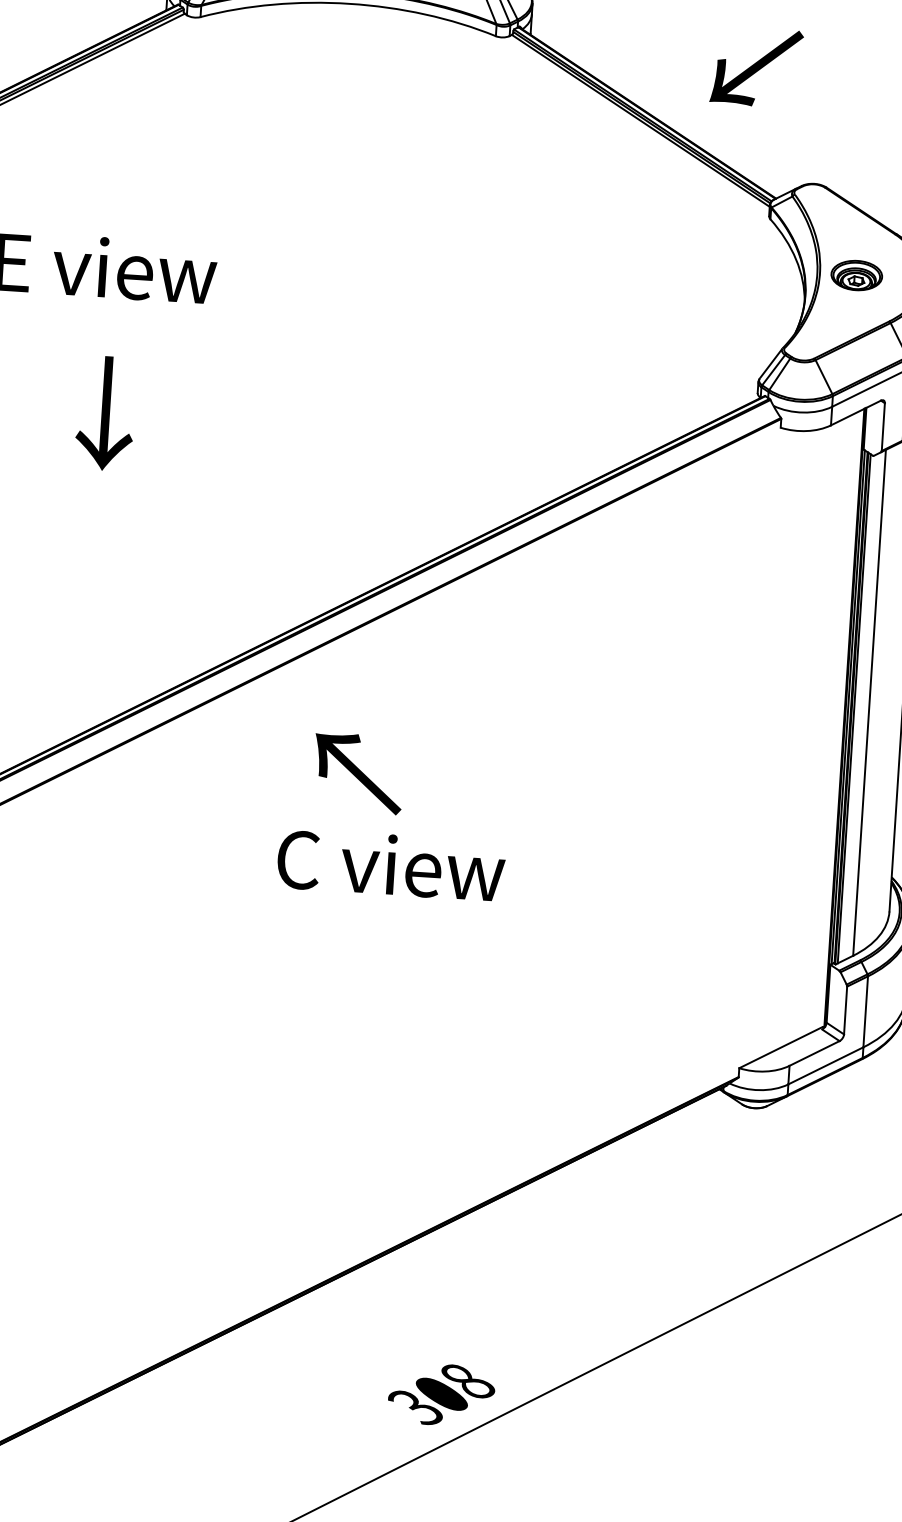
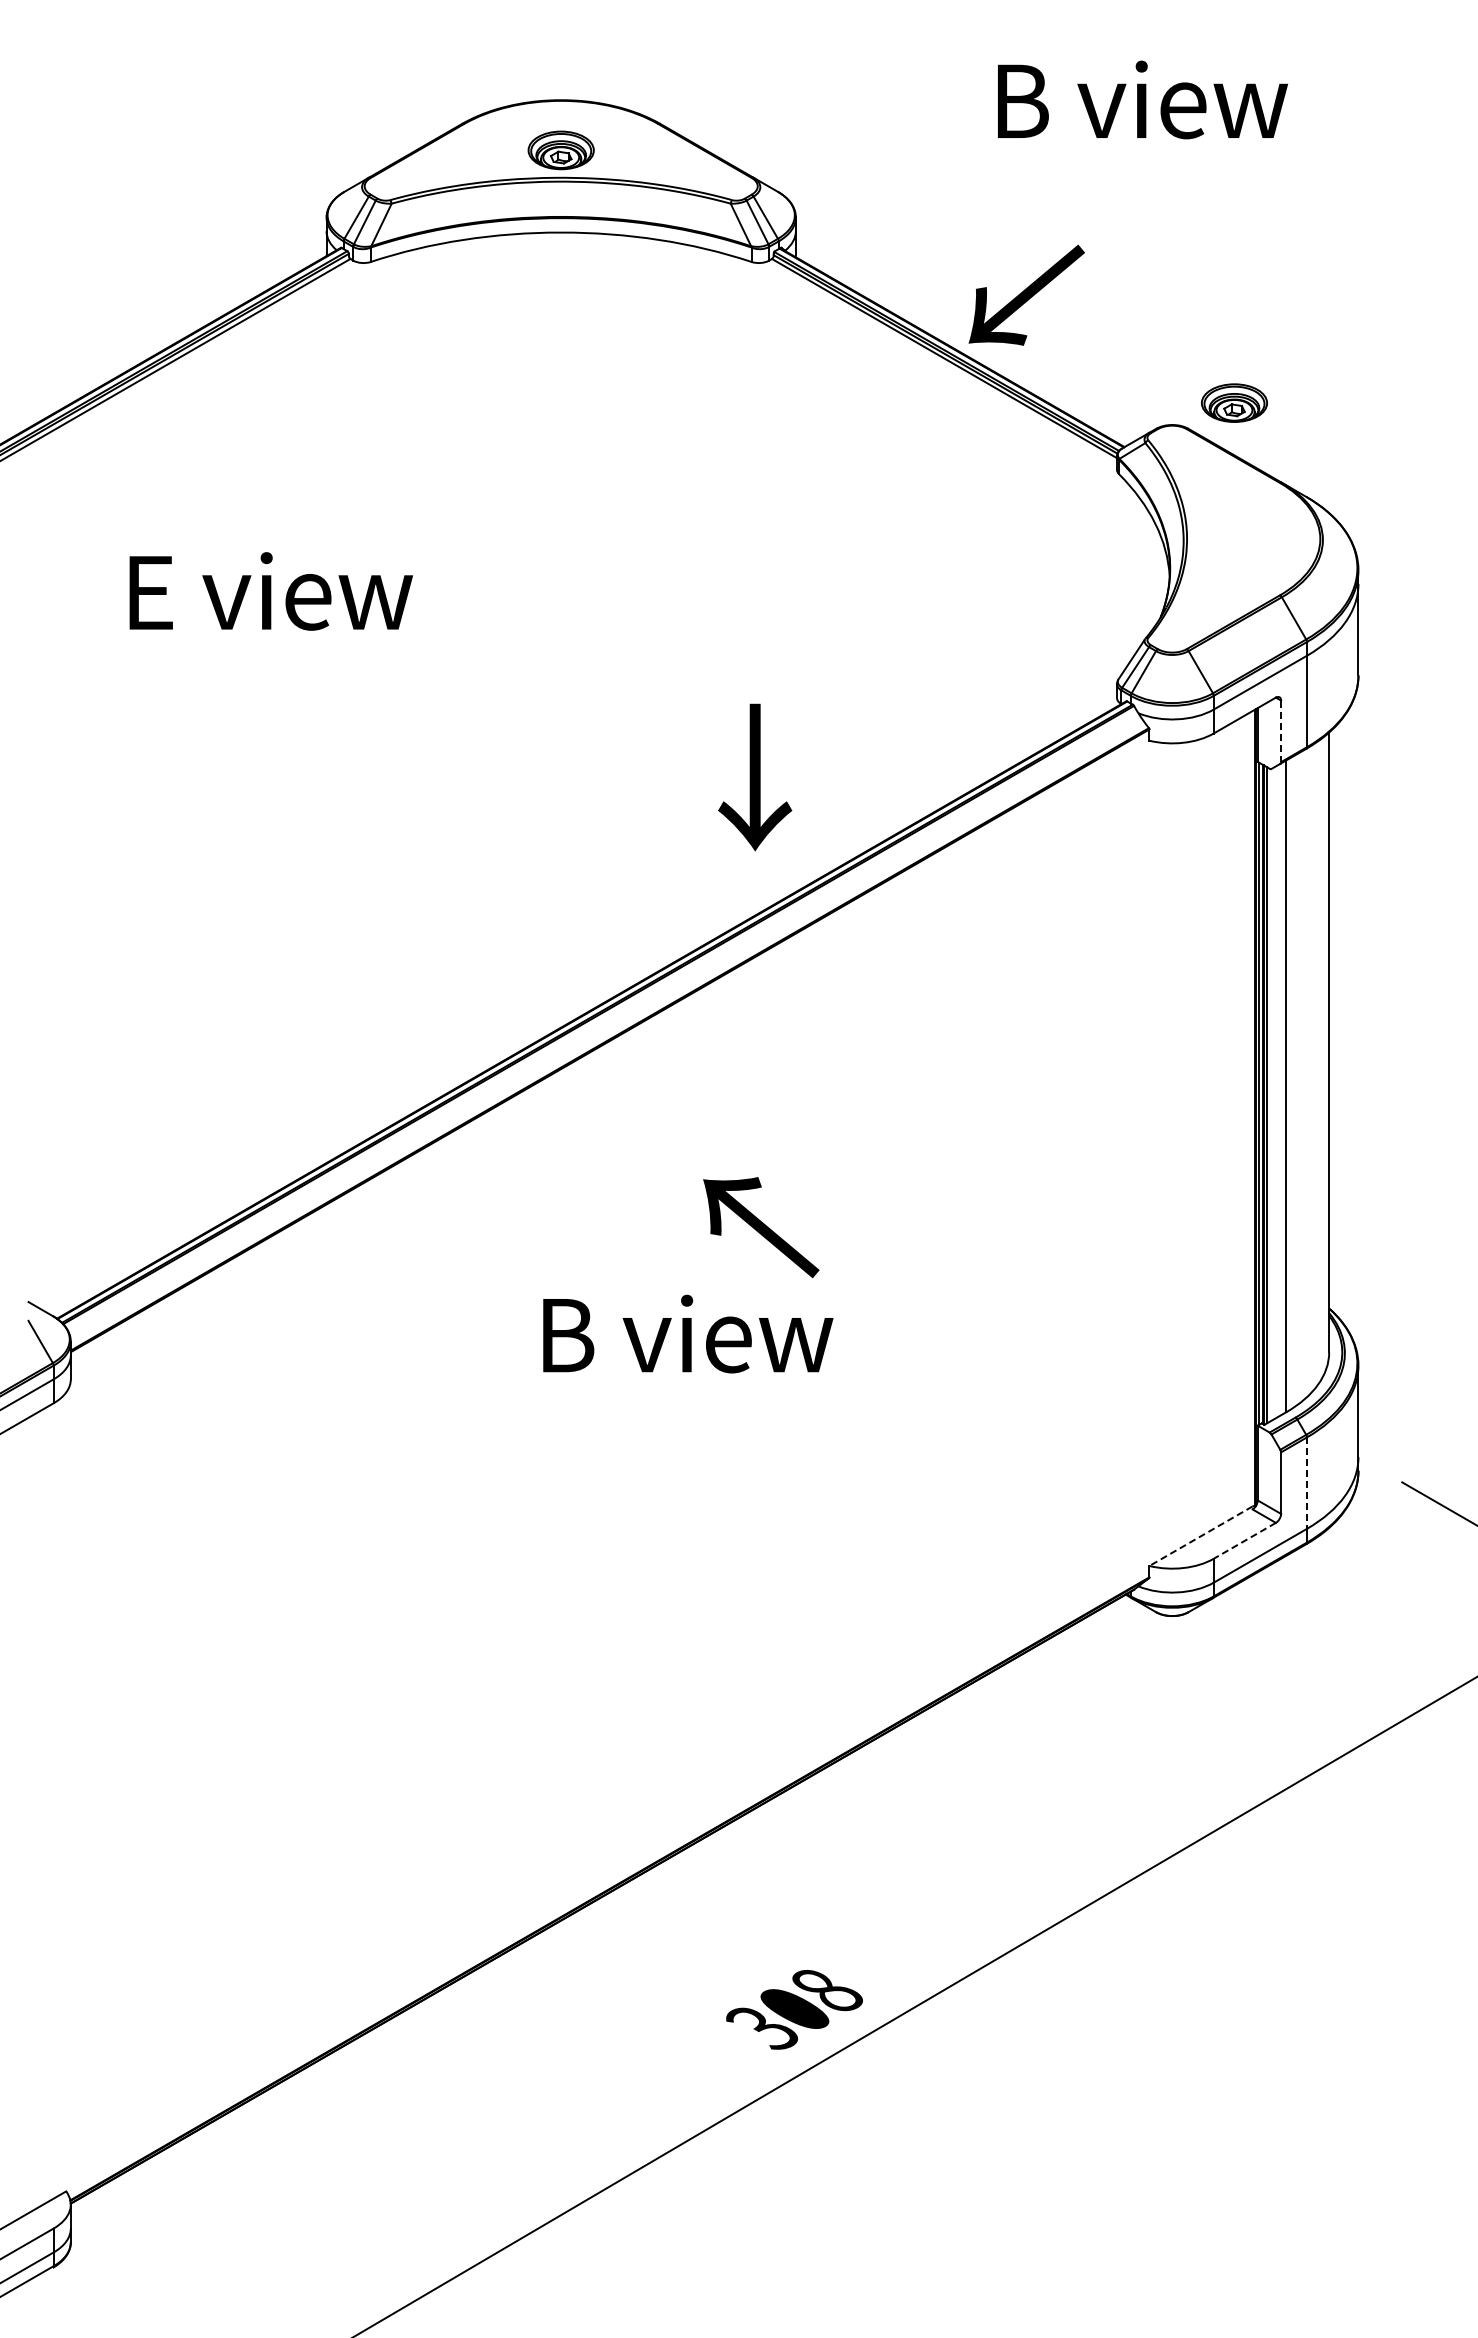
text: (756, 66) -> (1026, 294), moved
part: (856, 275) -> (1234, 402), moved
text: (105, 413) -> (755, 777), moved
line: (883, 427) -> (1281, 731), solid -> dashed
text: (358, 773) -> (761, 1227), moved
text: (391, 864) -> (686, 1333), C view -> B view
line: (865, 1012) -> (1306, 1483), solid -> dashed
line: (781, 1047) -> (1201, 1536), solid -> dashed
line: (814, 1053) -> (1244, 1540), solid -> dashed

